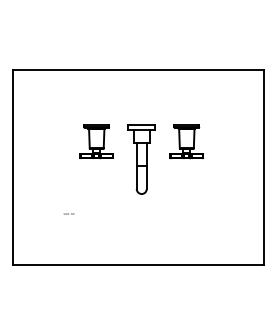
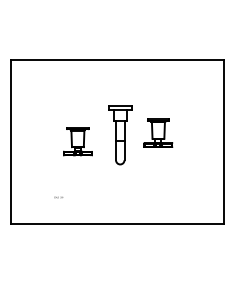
part: (96, 141) -> (77, 141), moved
part: (186, 141) -> (158, 132), moved
text: (68, 213) -> (58, 197), moved

